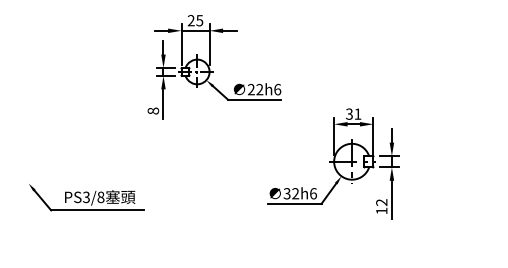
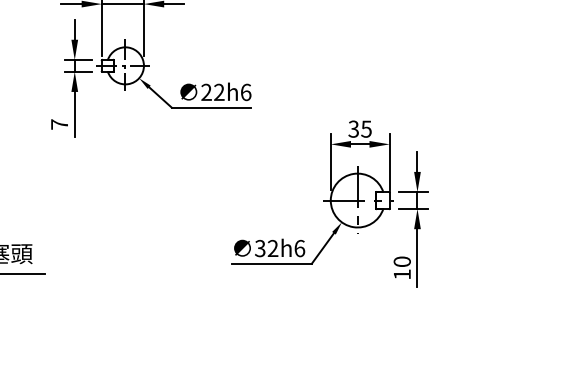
text: (153, 110) -> (59, 123), 8 -> 7
text: (357, 113) -> (365, 128), 31 -> 35
text: (381, 202) -> (401, 261), 12 -> 10

